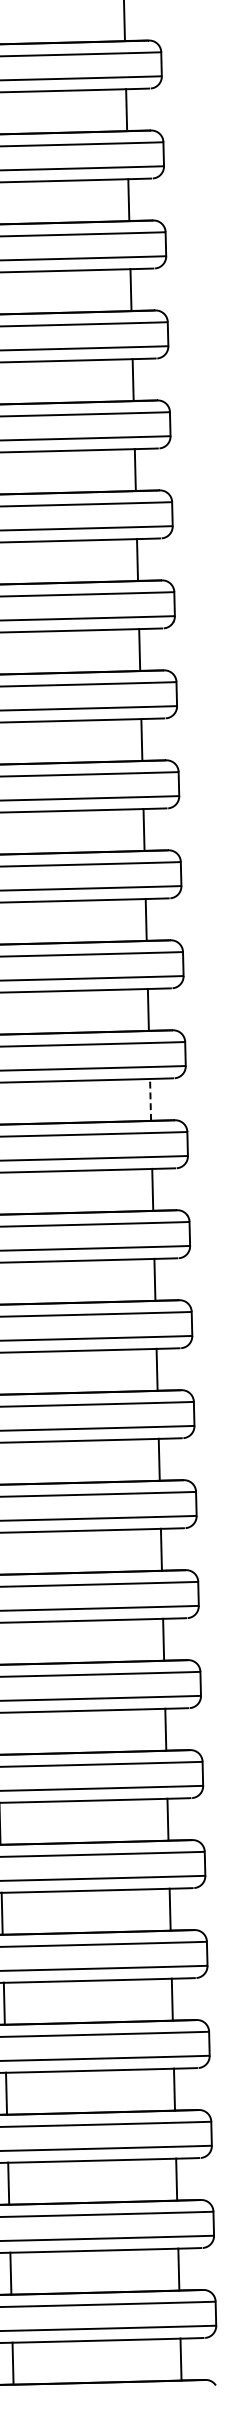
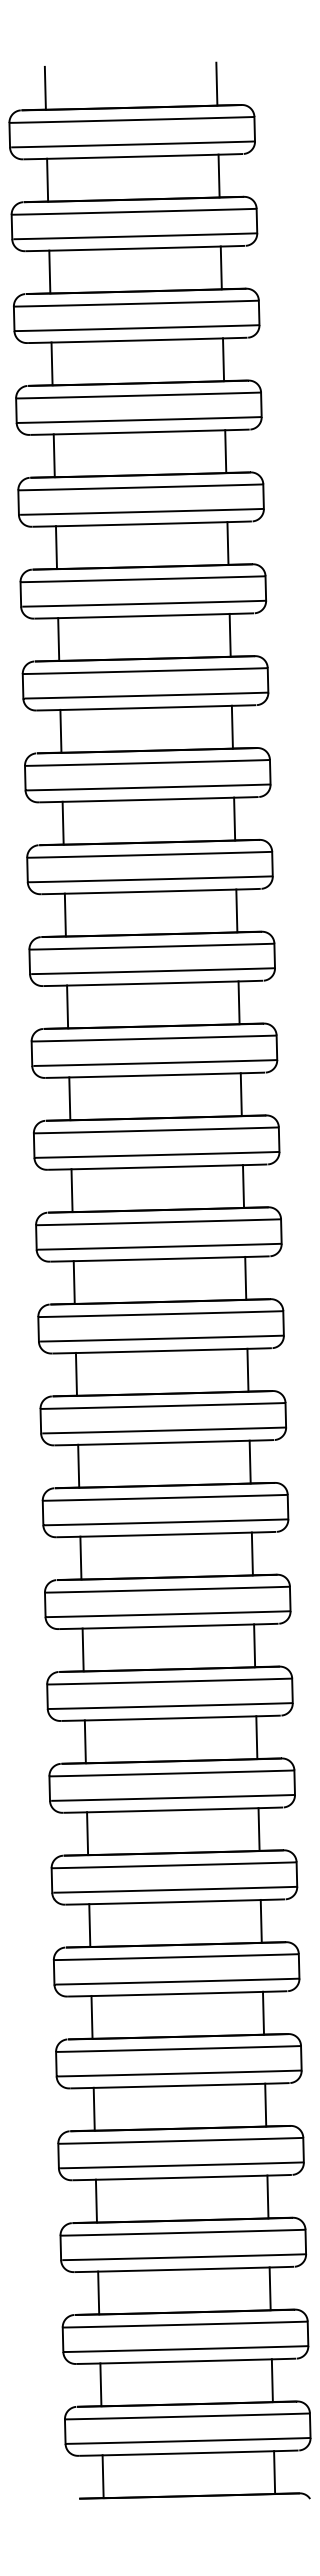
line: (150, 1098) -> (243, 1185), dashed -> solid

